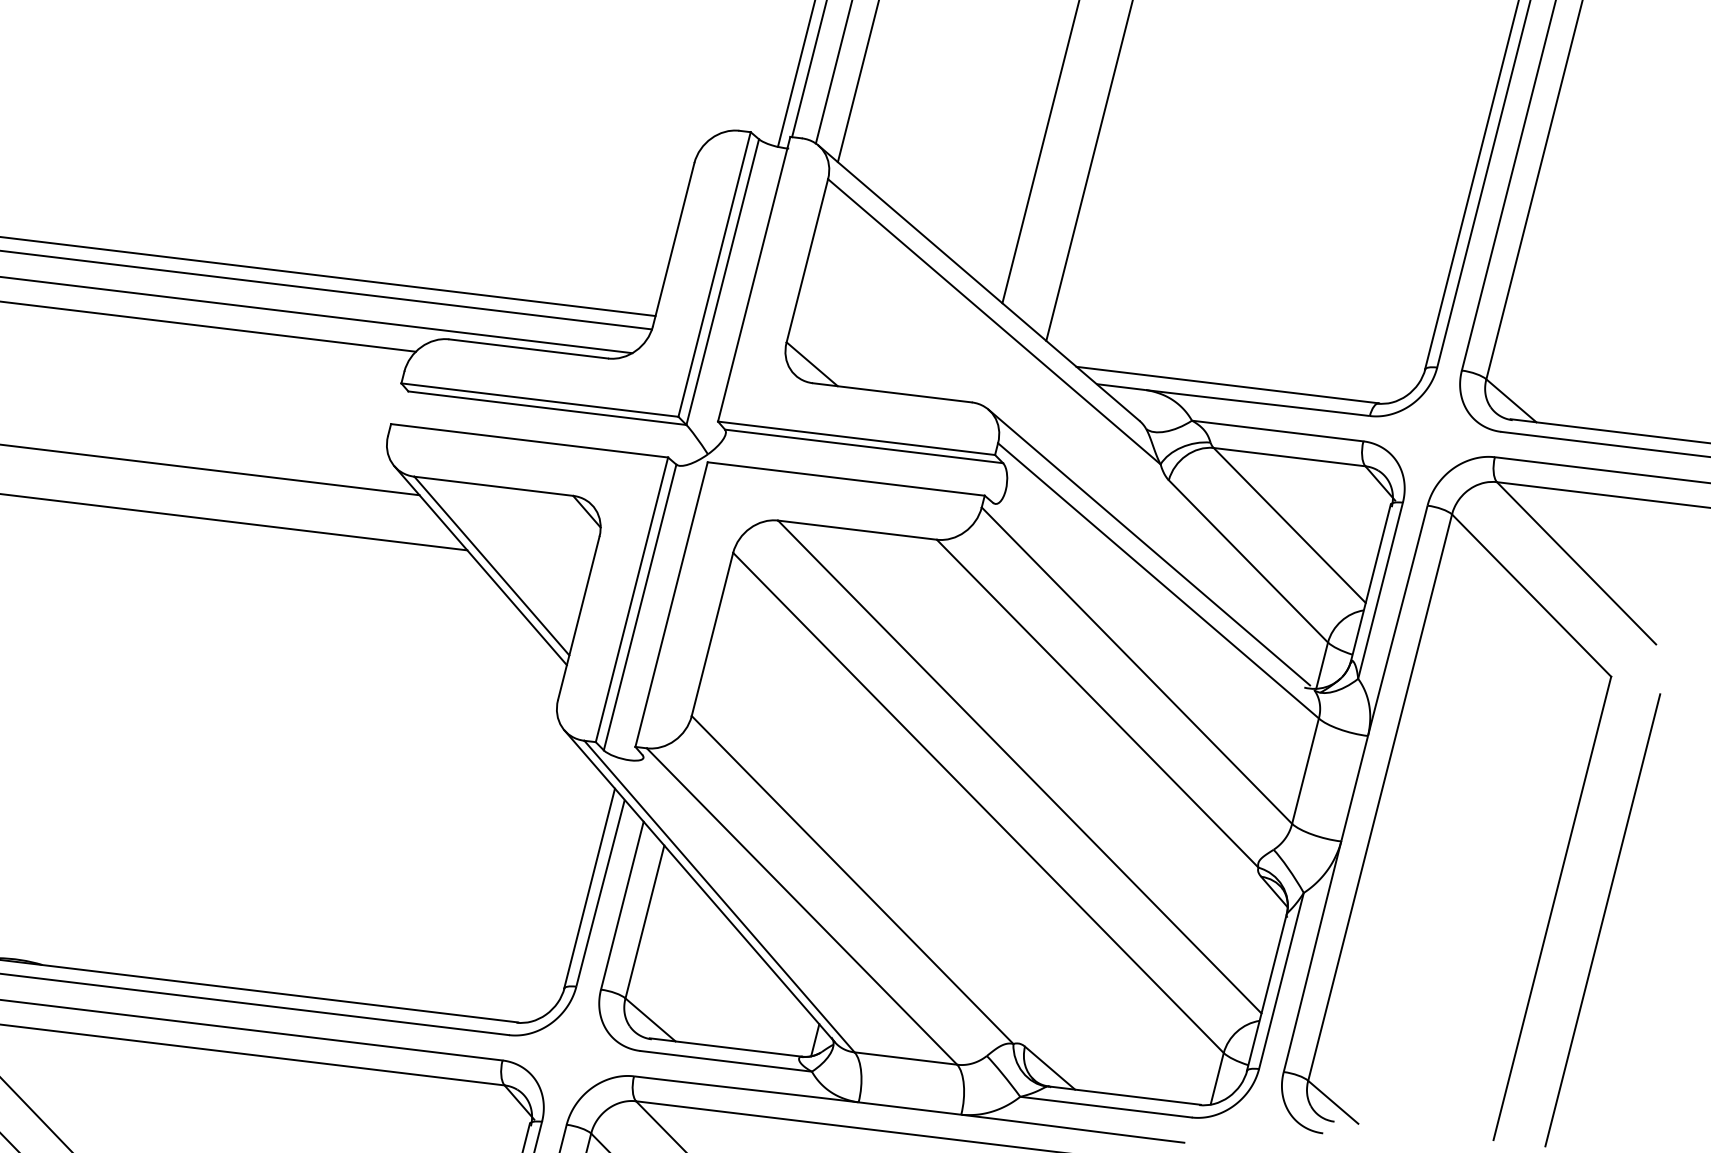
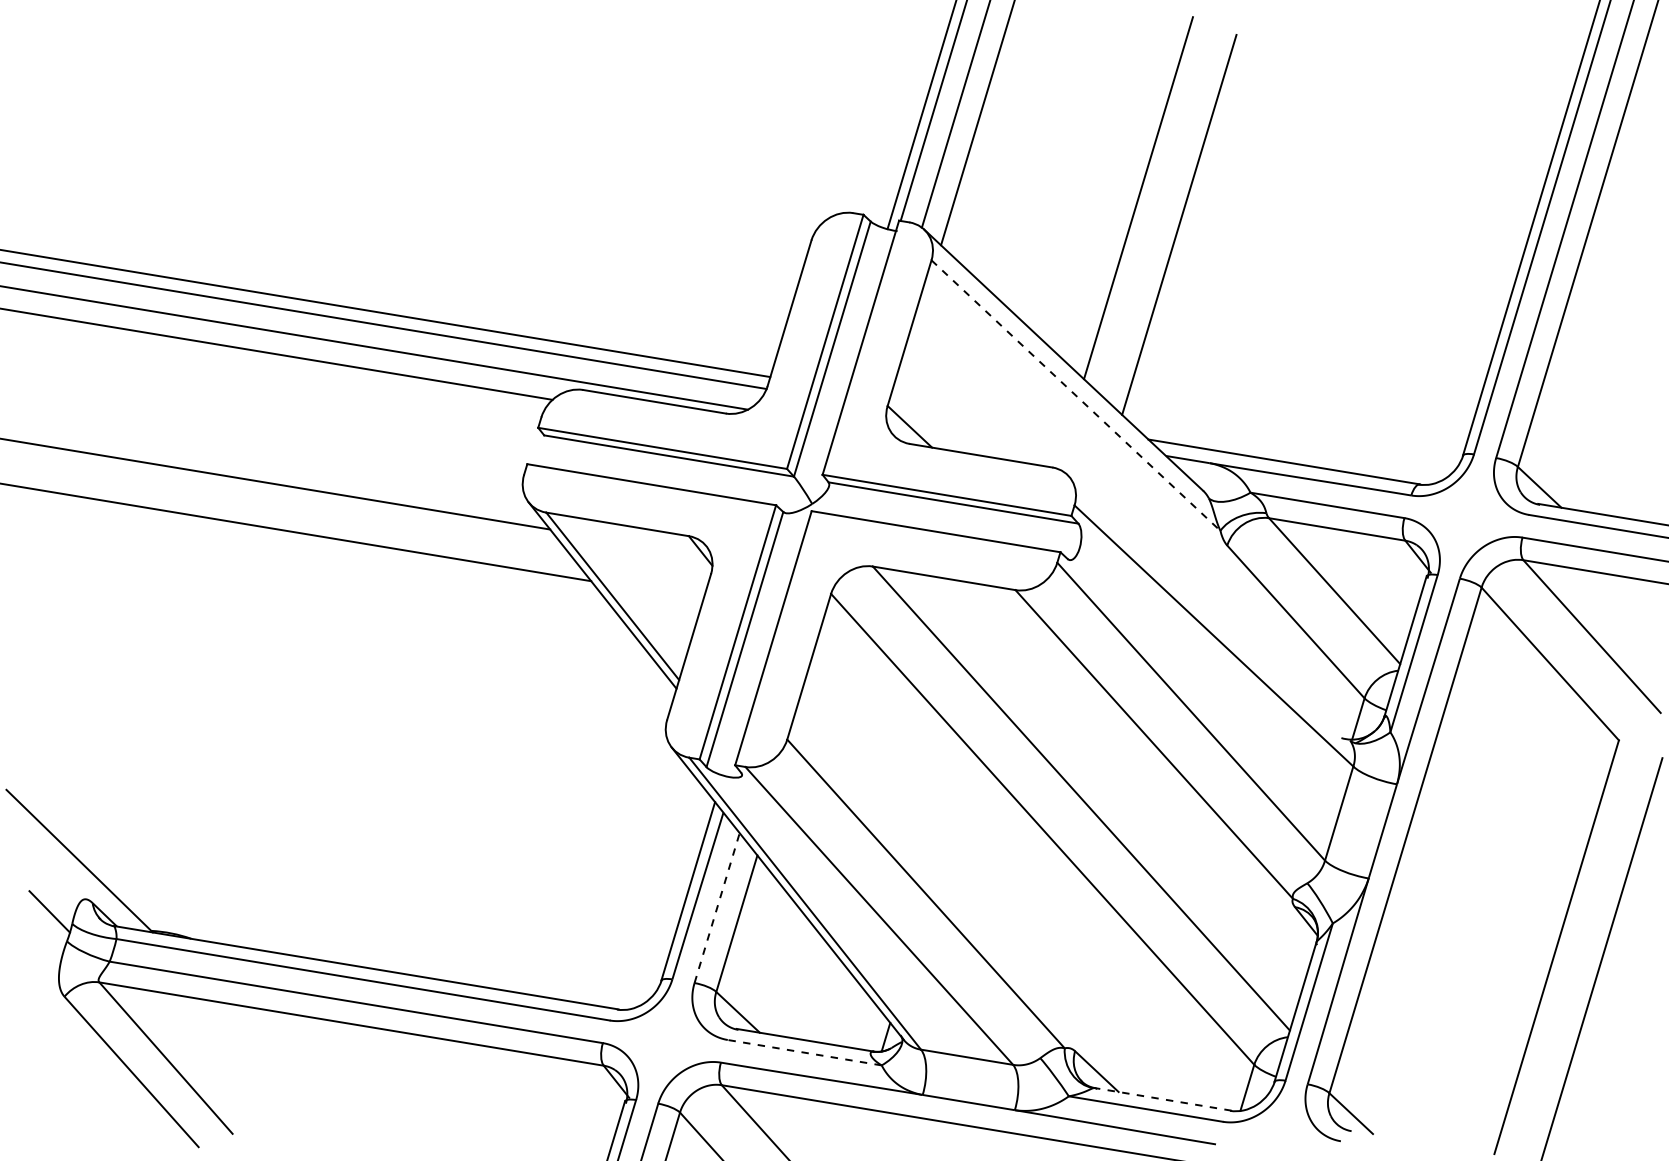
line: (994, 321) -> (1076, 395), solid -> dashed
line: (1148, 547) -> (1206, 605), removed
line: (622, 905) -> (717, 907), solid -> dashed
line: (725, 1061) -> (804, 1052), solid -> dashed
line: (1123, 1095) -> (1162, 1099), solid -> dashed

